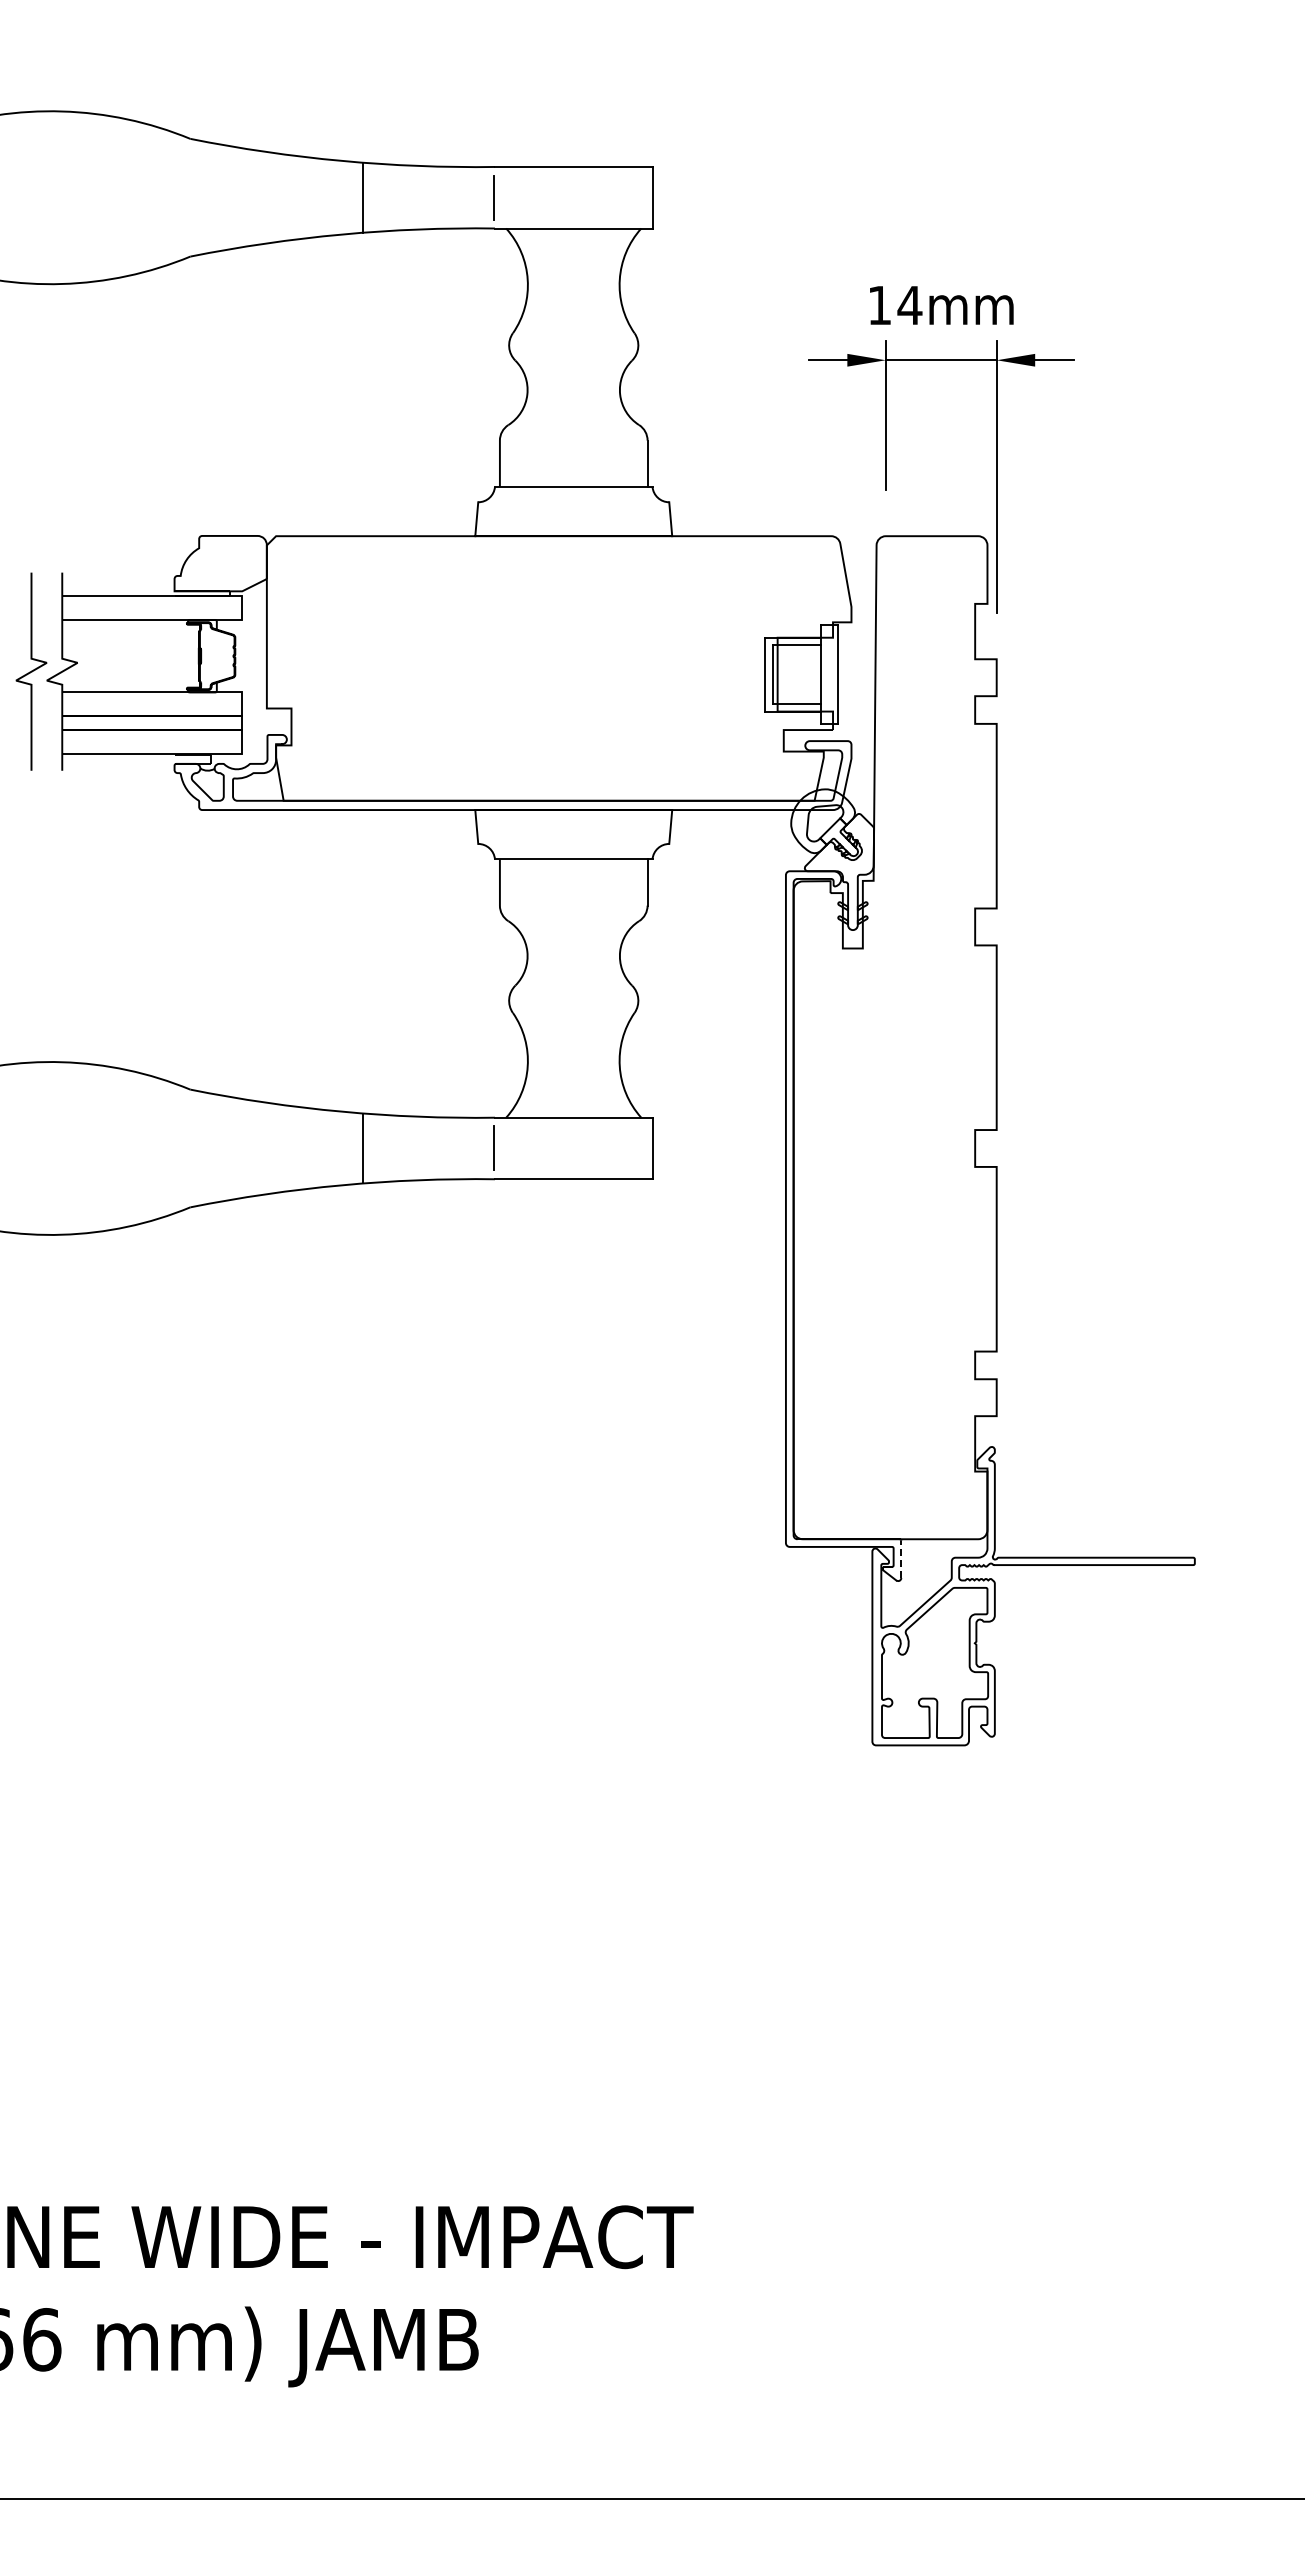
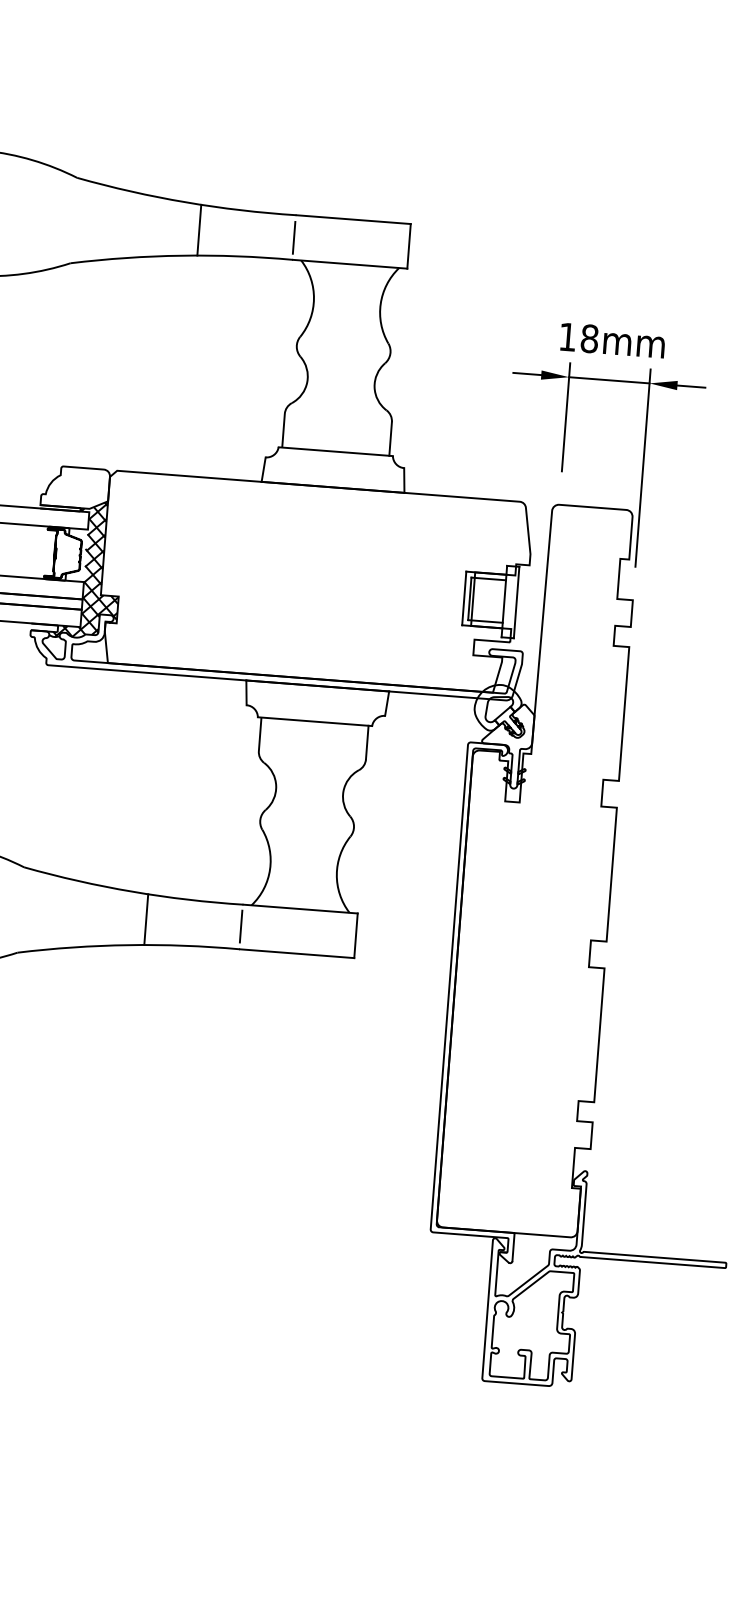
text: (909, 305) -> (589, 338), 14mm -> 18mm
hatch: (248, 675) -> (89, 570), added
line: (901, 1559) -> (513, 1247), dashed -> solid

